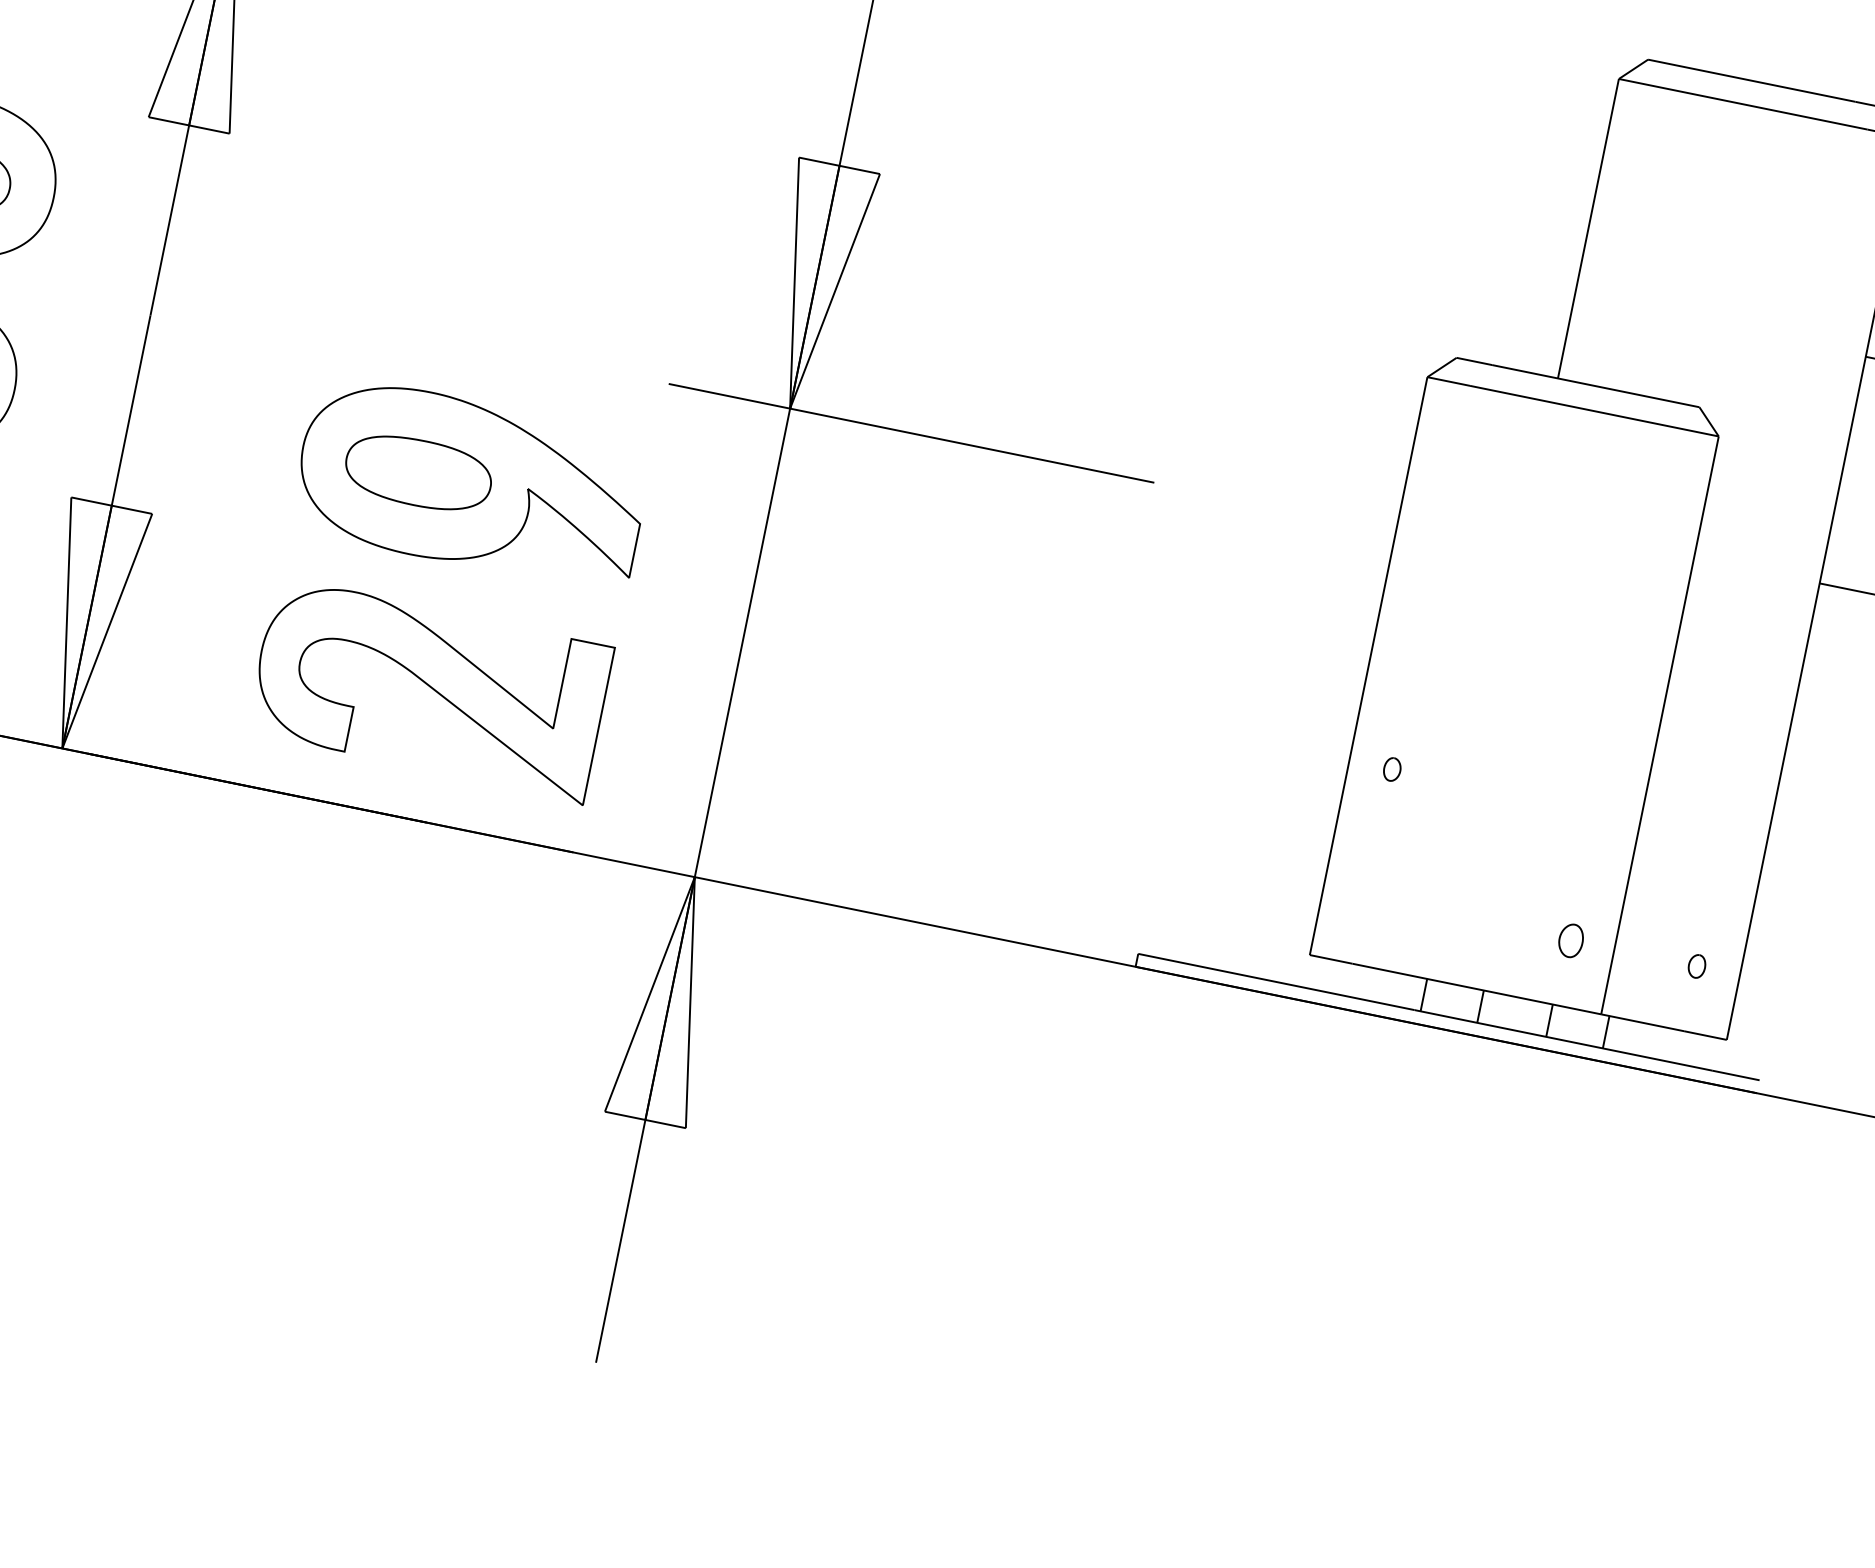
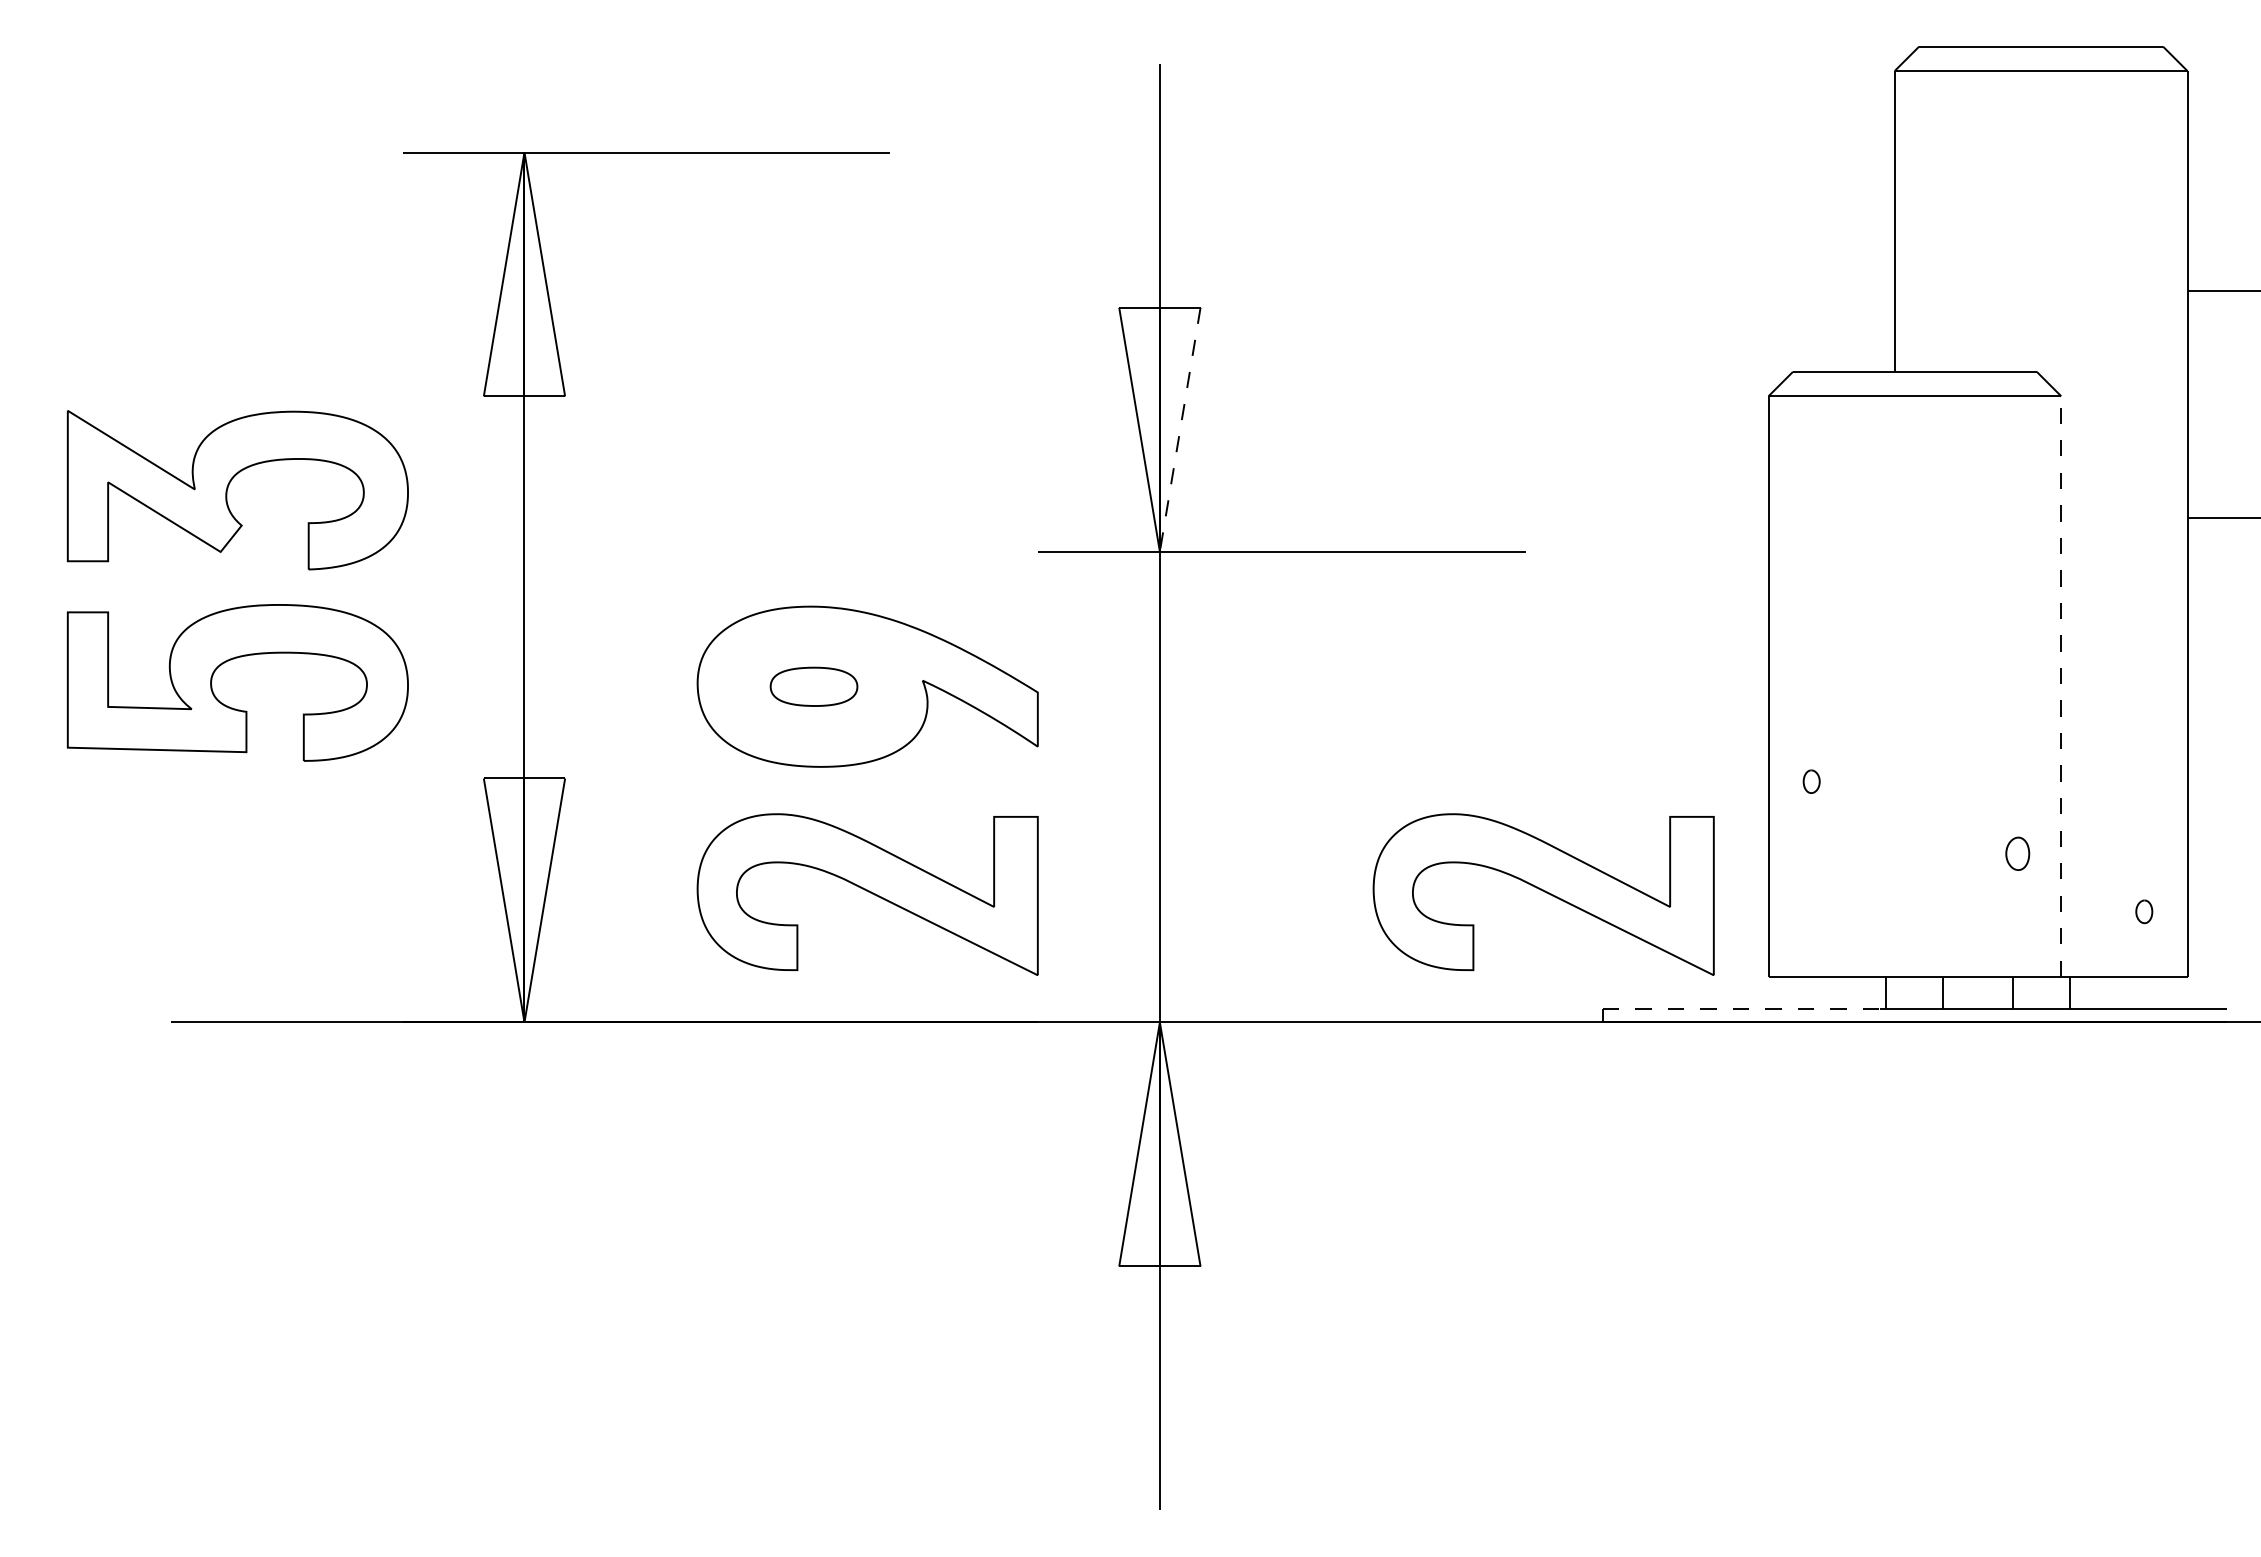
line: (835, 291) -> (1180, 429), solid -> dashed
part: (418, 472) -> (813, 686), size x0.6
line: (1660, 725) -> (2061, 686), solid -> dashed
part: (1102, 827) -> (1543, 894), added
part: (1570, 940) -> (2017, 853), moved
line: (1276, 982) -> (1741, 1009), solid -> dashed

